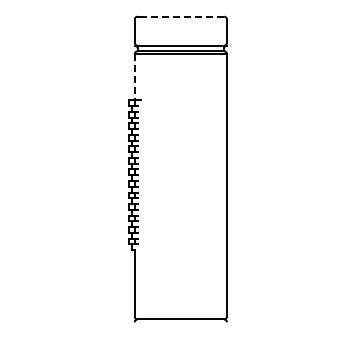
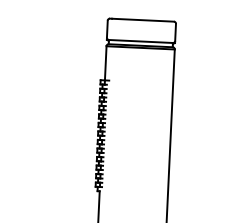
line: (182, 16) -> (143, 20), dashed -> solid
line: (134, 77) -> (105, 63), dashed -> solid

